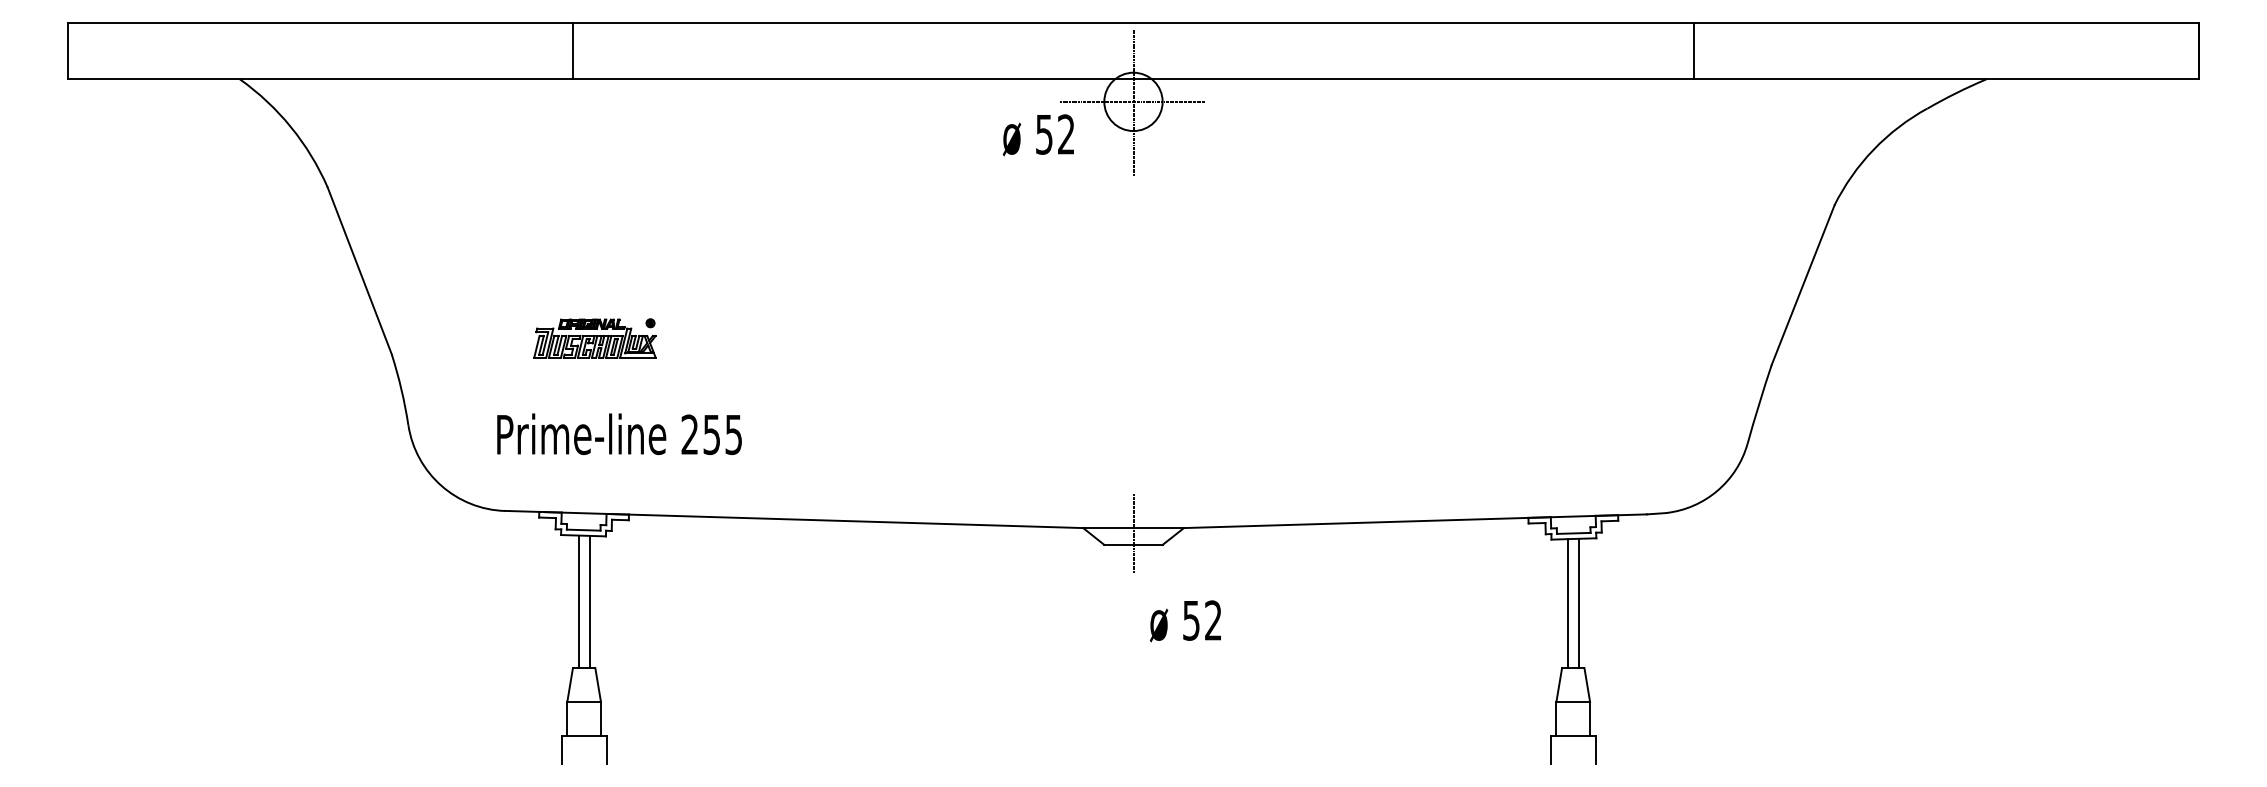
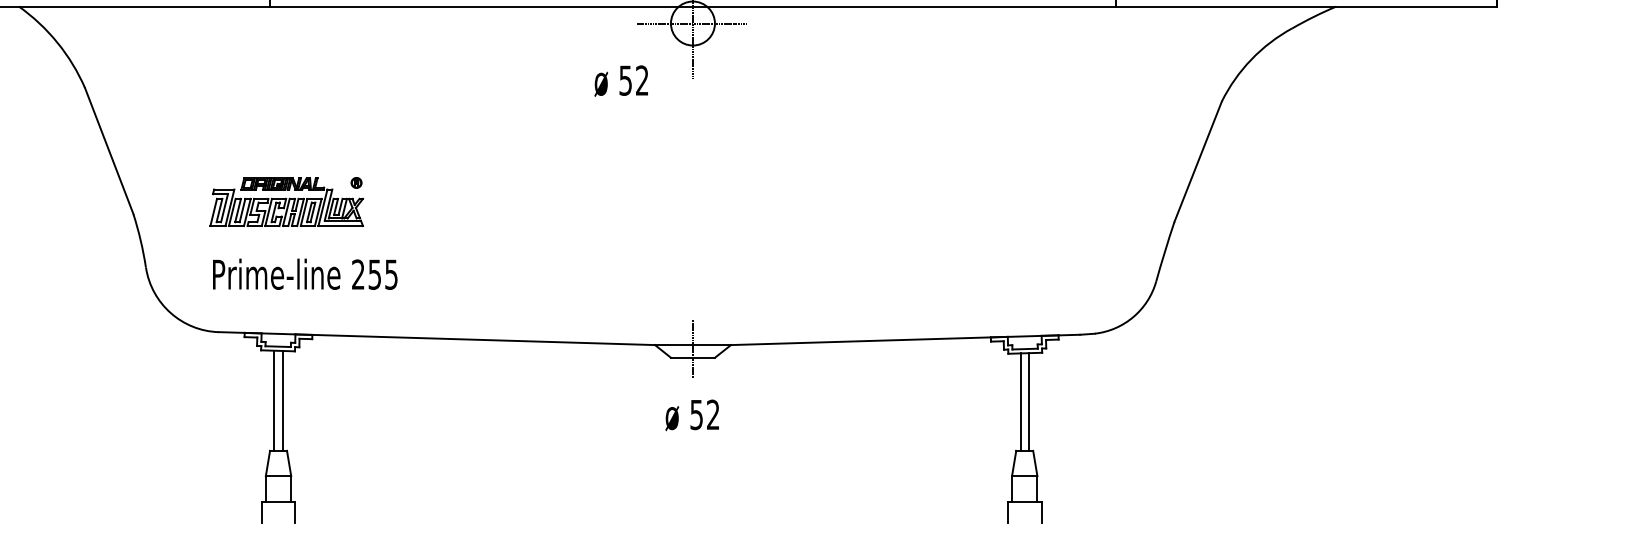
text: (1037, 135) -> (620, 81), moved
part: (594, 338) -> (286, 202), size x1.67
text: (1185, 621) -> (692, 415), moved

